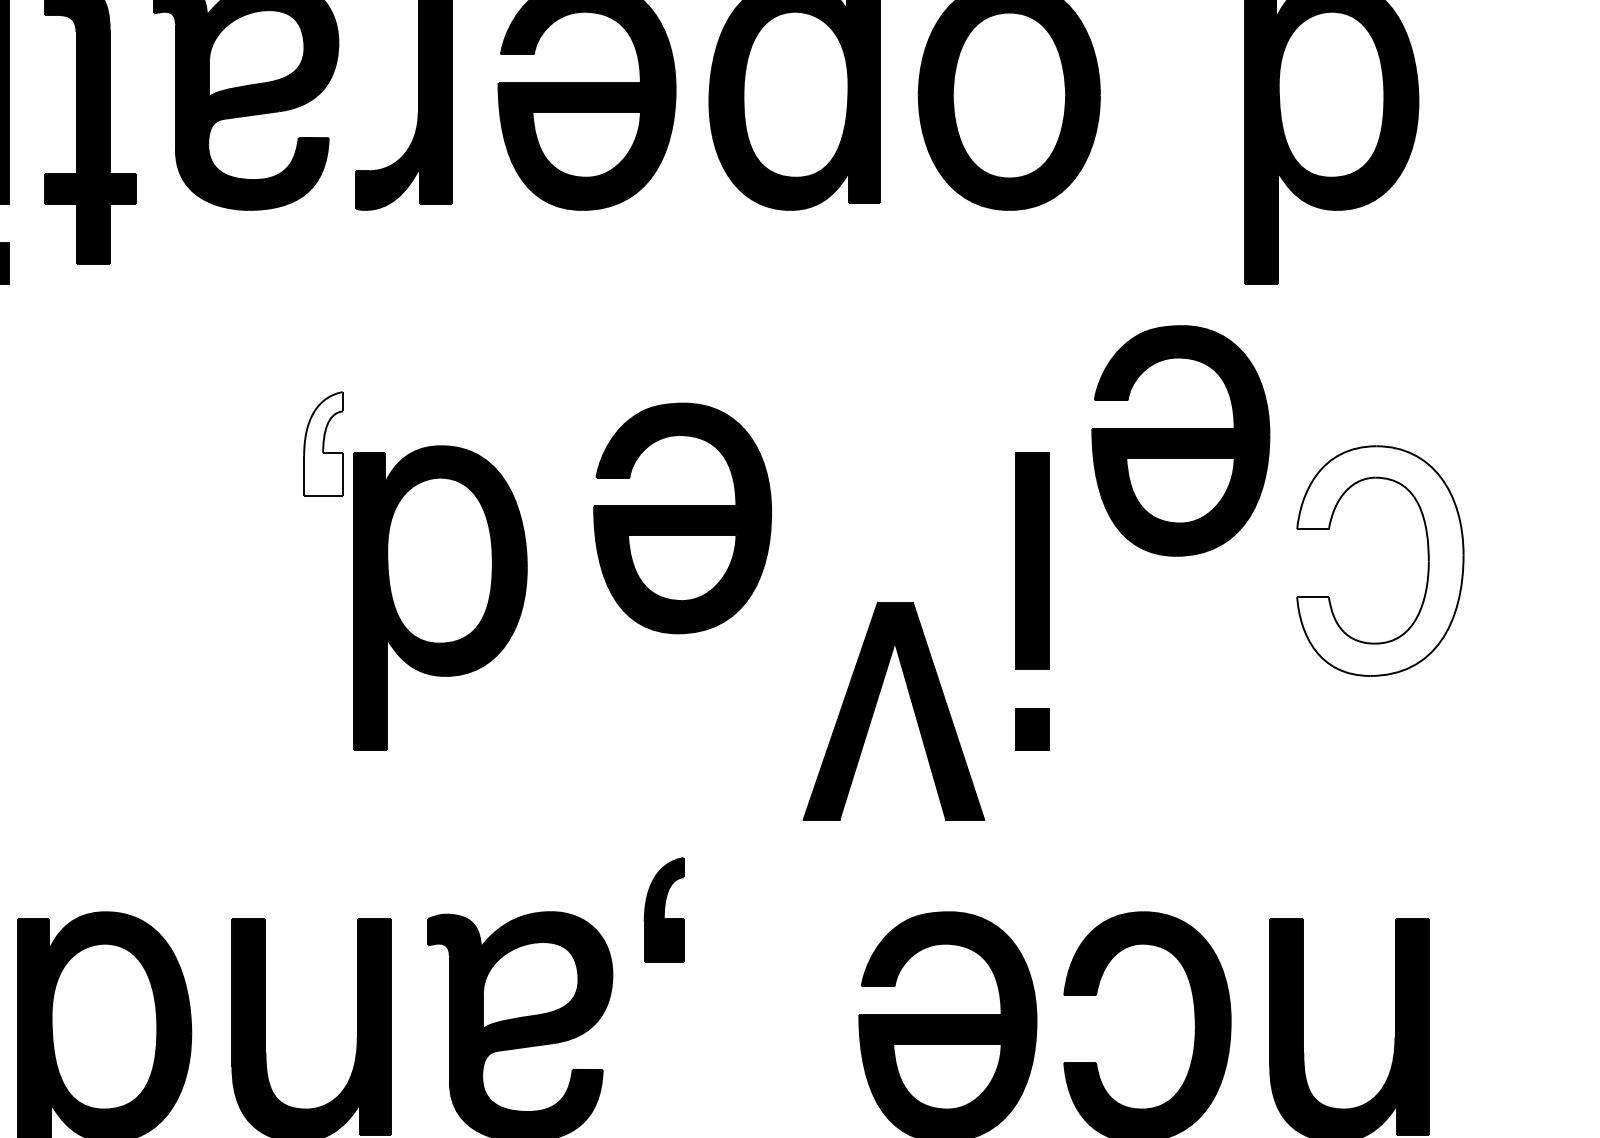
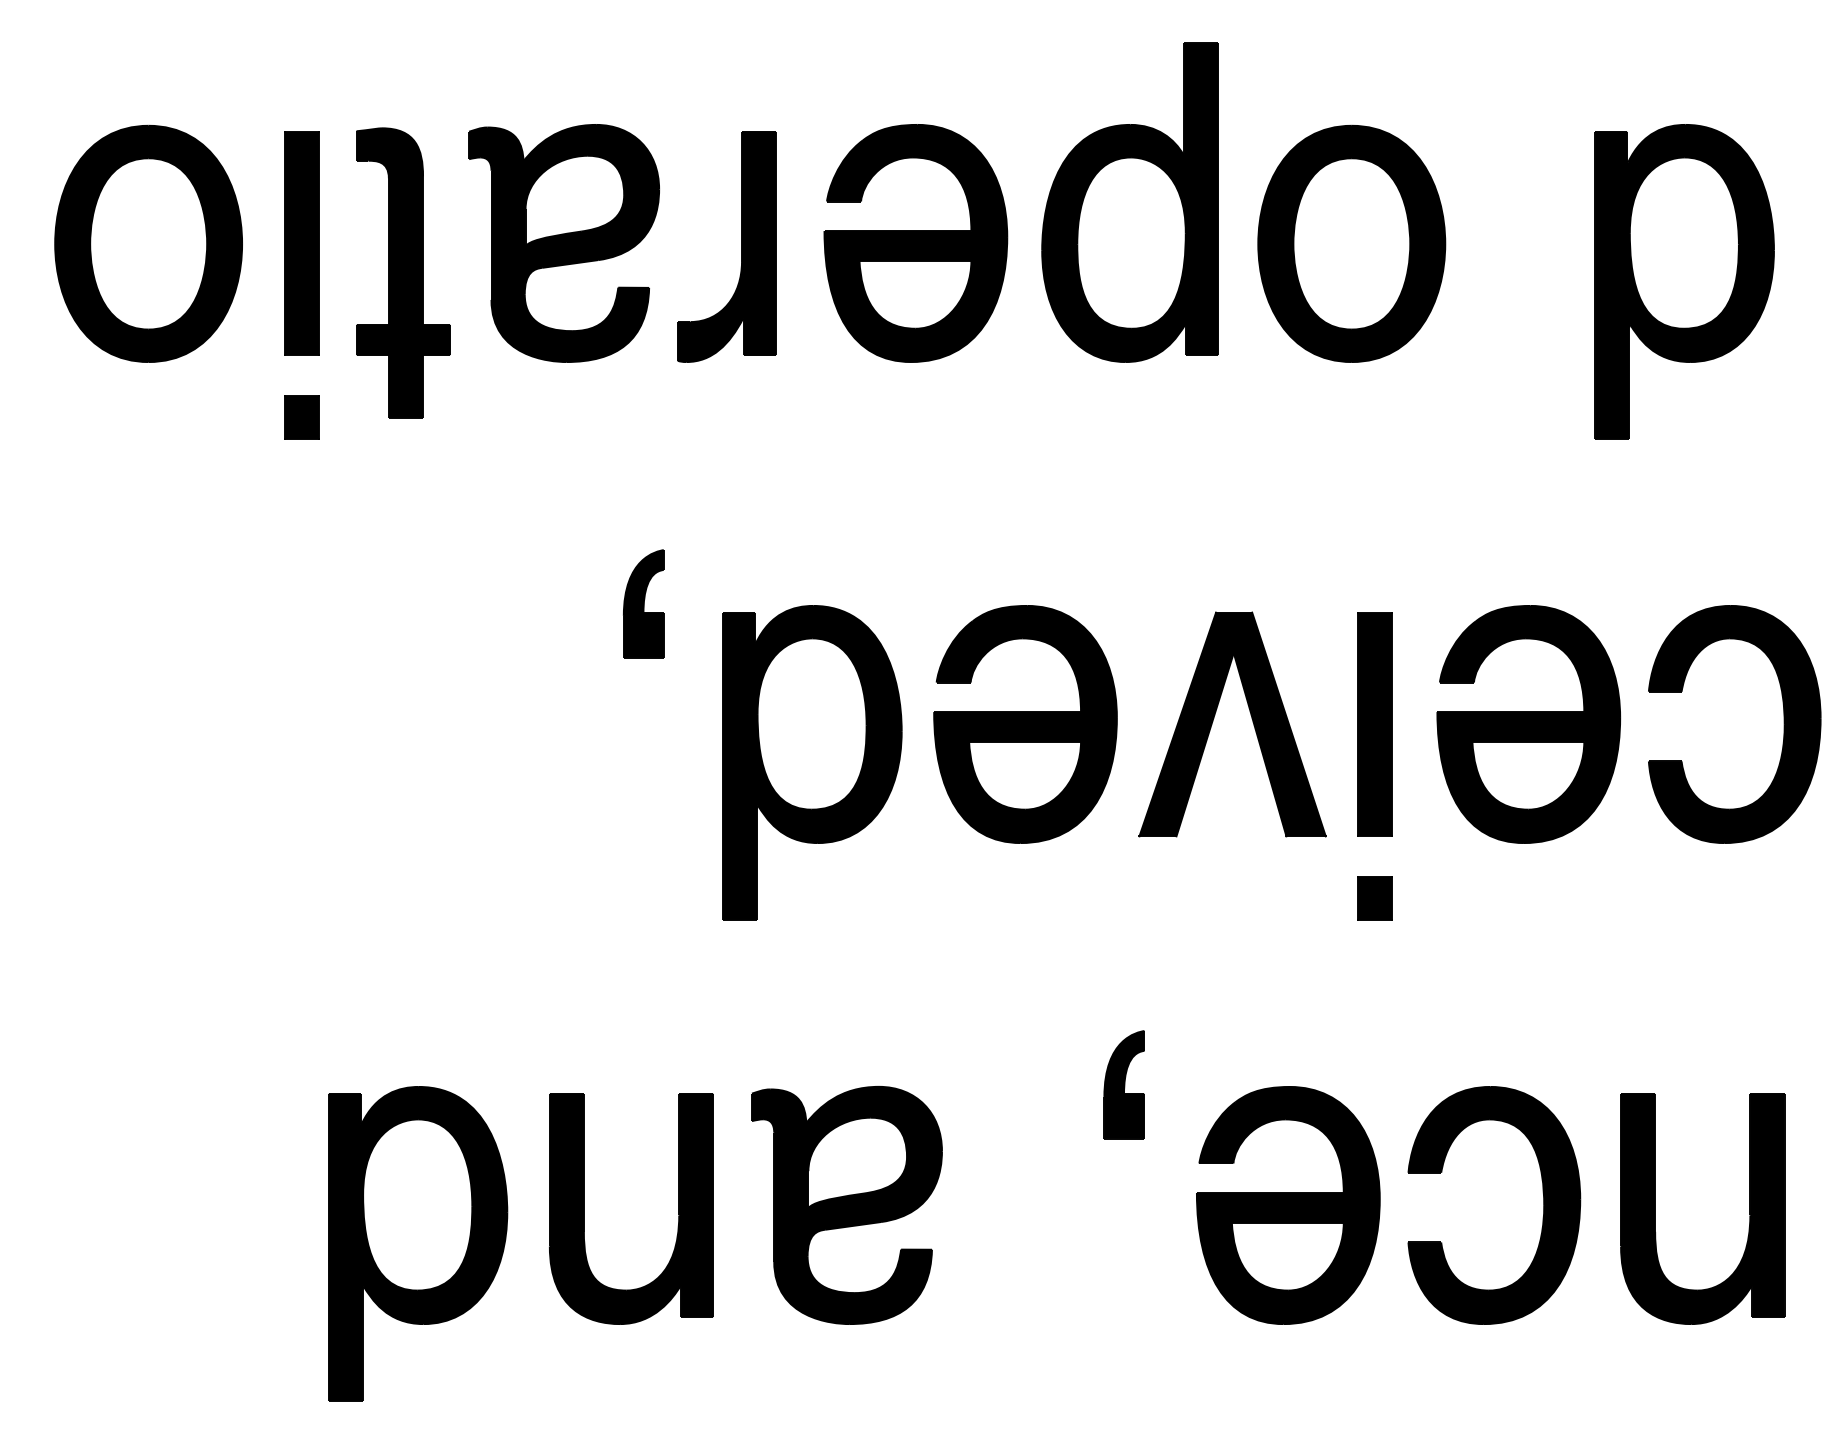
part: (1180, 440) -> (1528, 724), moved
fill: (323, 443) -> (643, 603), added
part: (682, 518) -> (1025, 724), moved
fill: (1380, 561) -> (1734, 724), added
part: (440, 597) -> (812, 762), moved
part: (876, 705) -> (1214, 718), moved
part: (663, 909) -> (1123, 1084), moved

